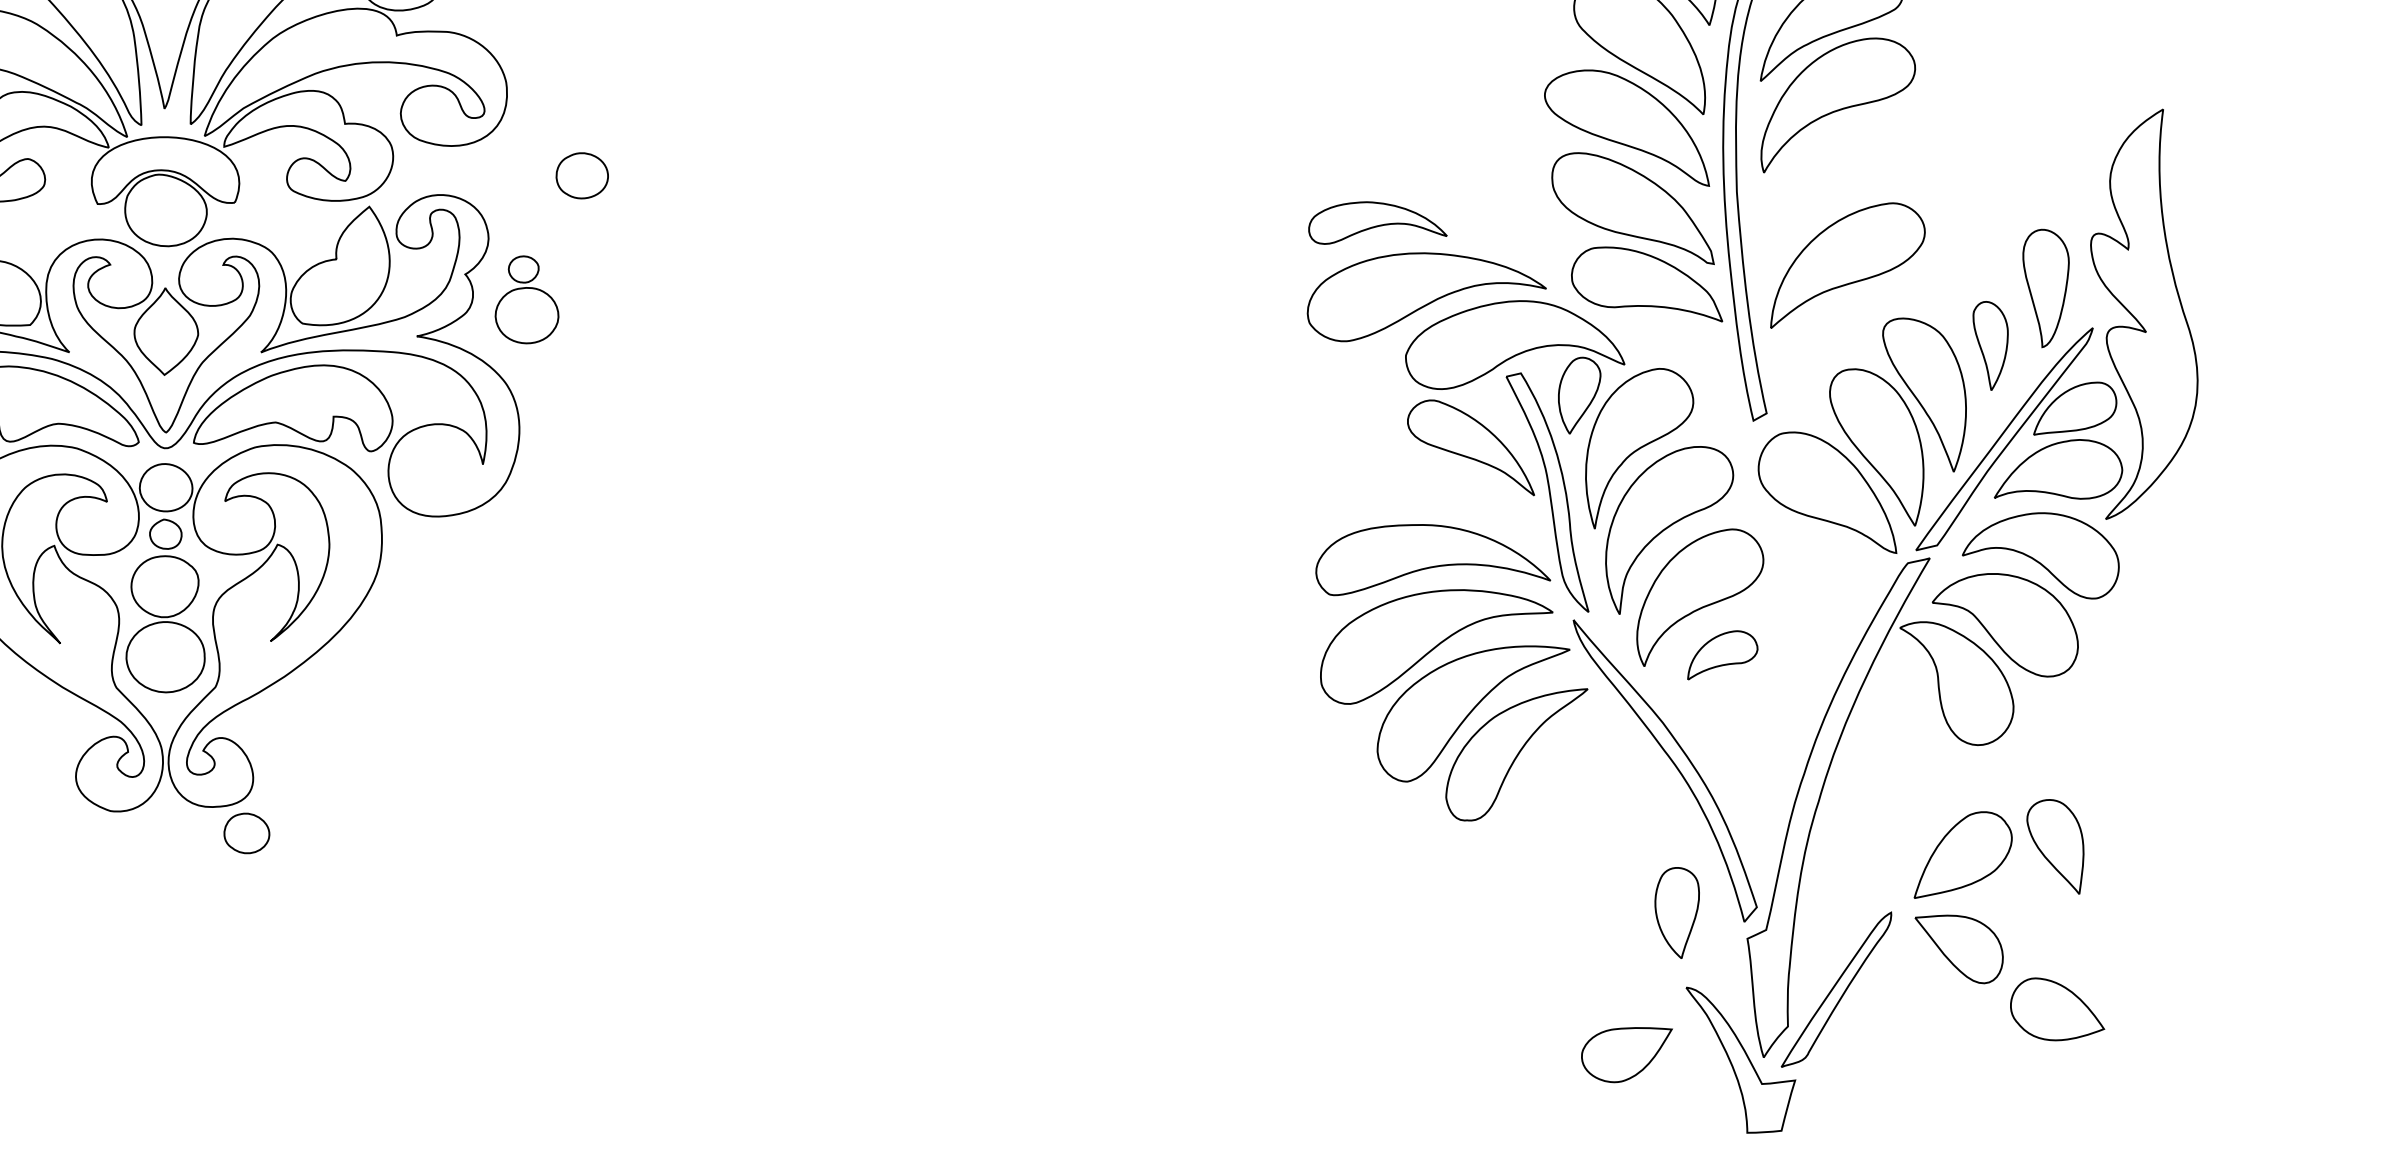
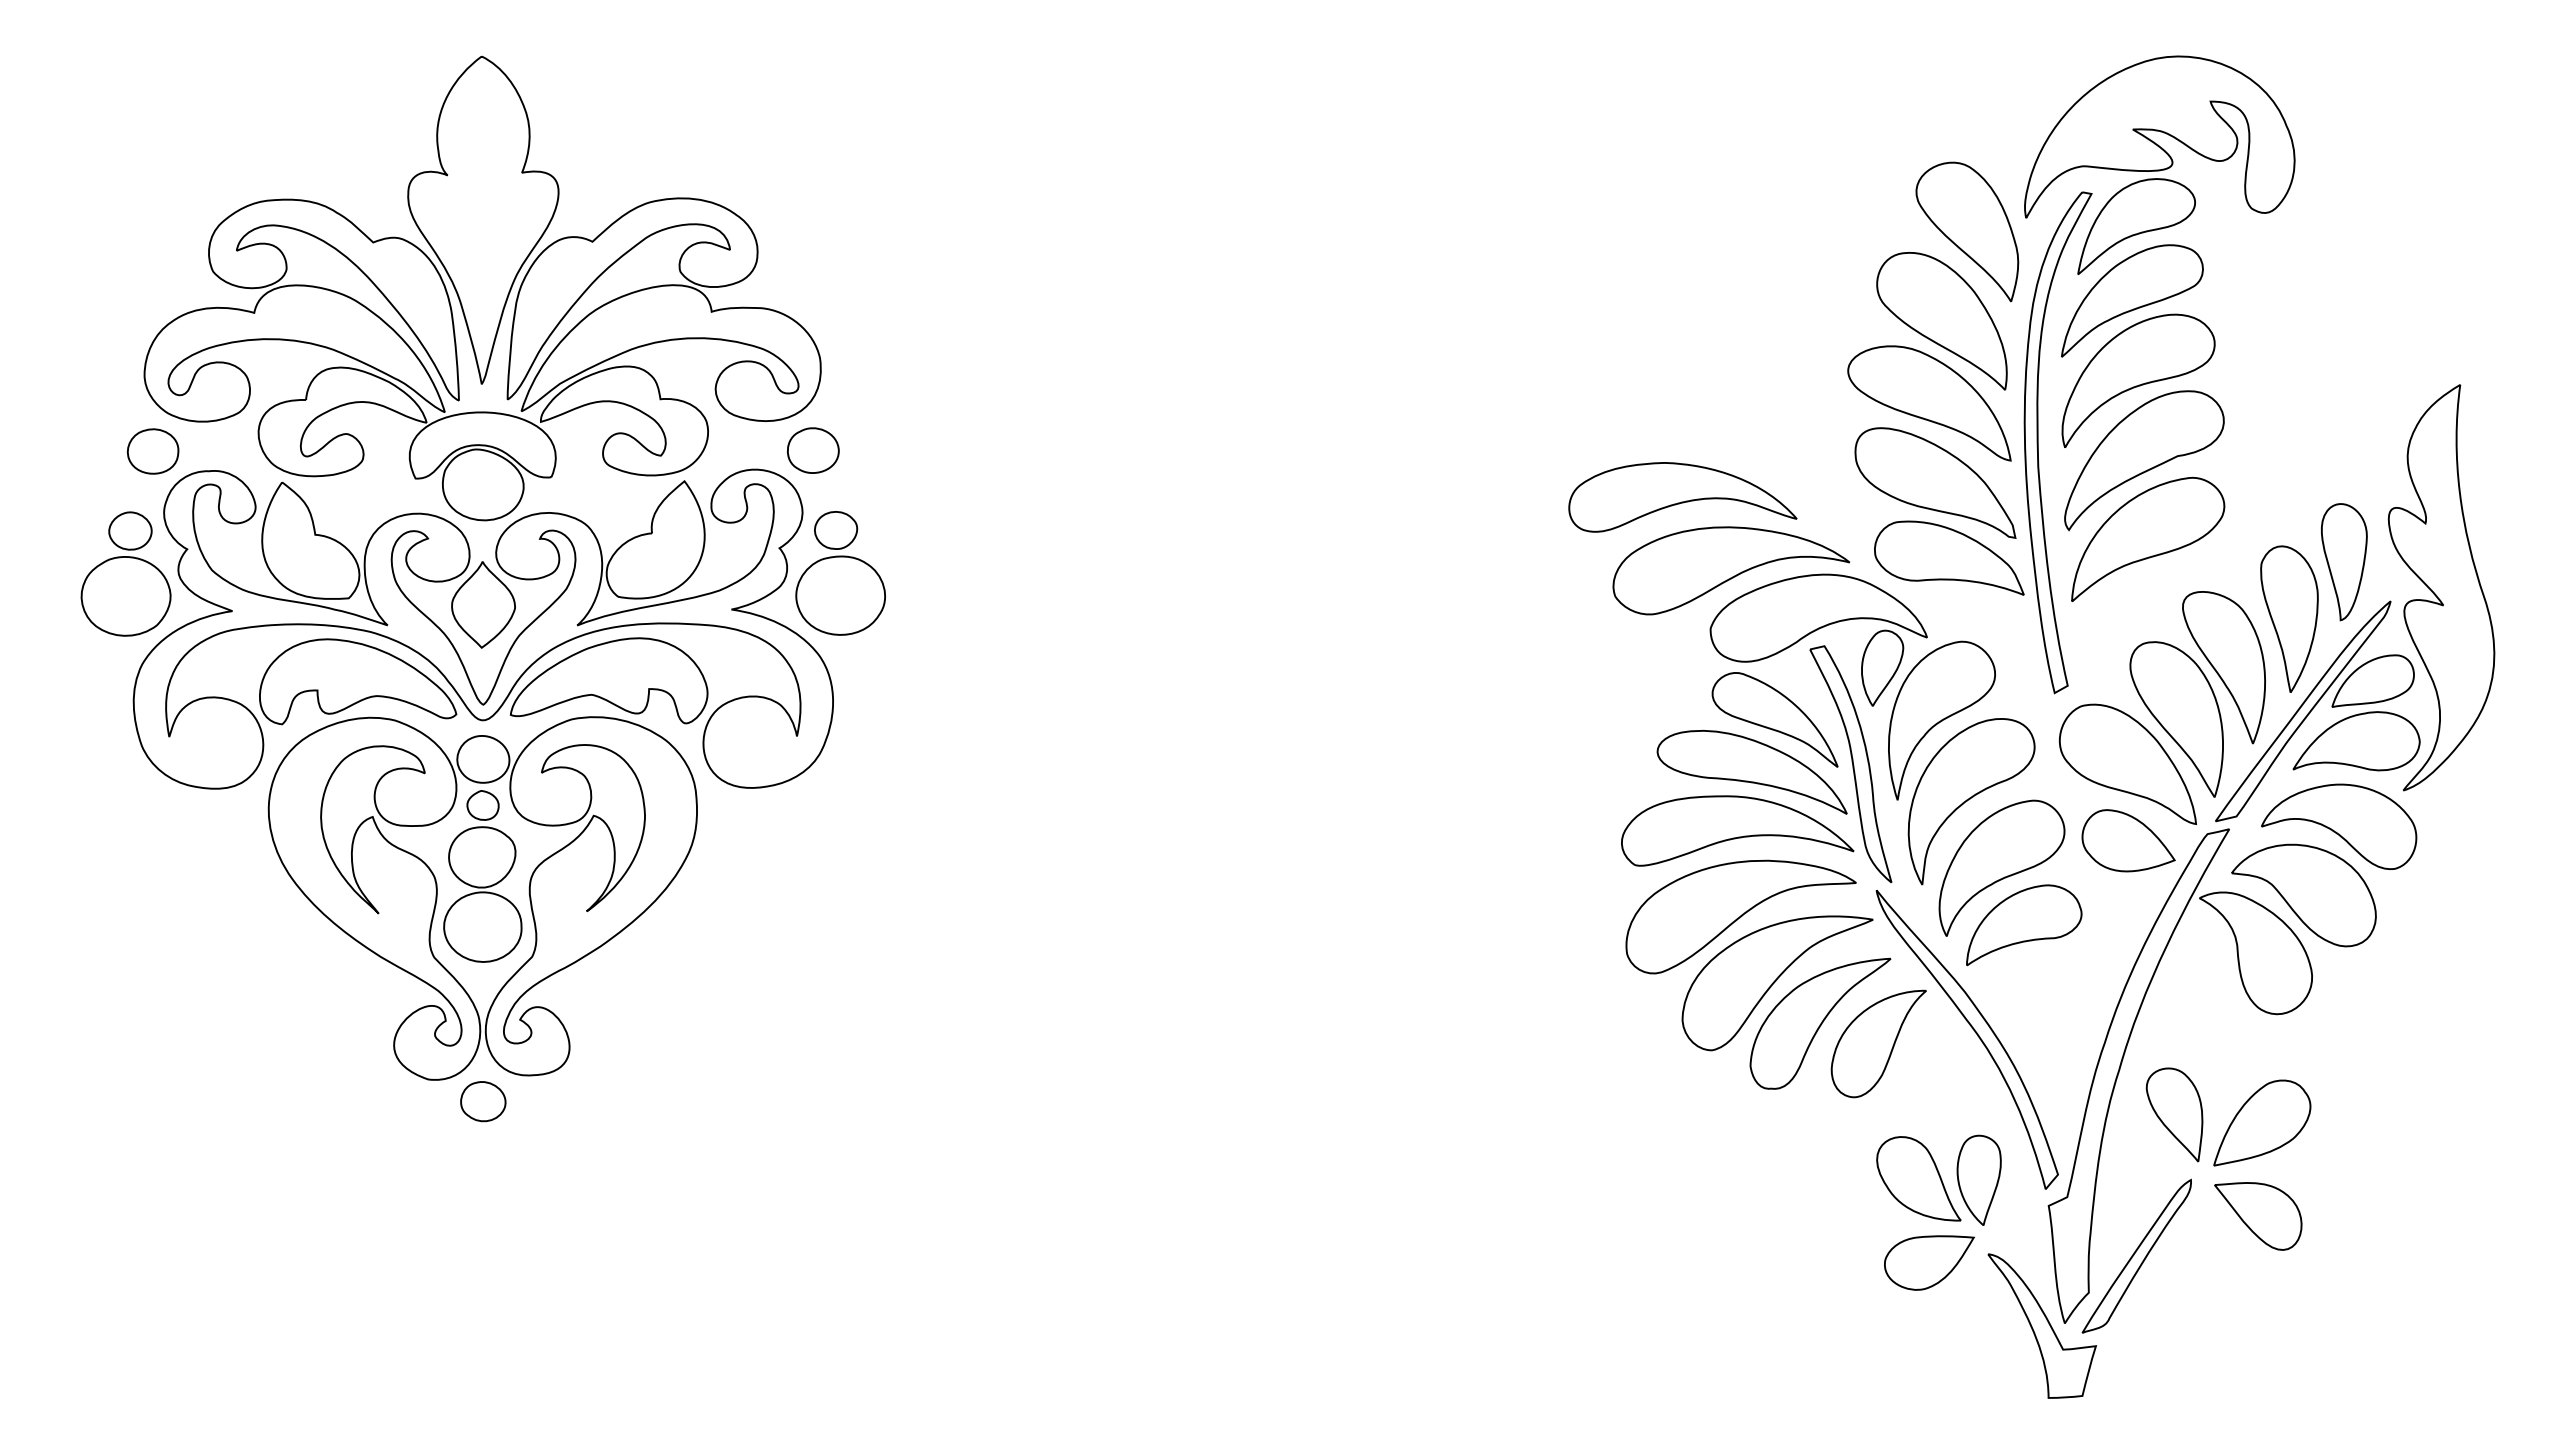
part: (581, 175) -> (812, 450), moved
part: (1844, 185) -> (2144, 460), added
part: (1377, 223) -> (1682, 497), size x1.67
part: (526, 299) -> (840, 573), size x1.43
part: (1990, 345) -> (2289, 618), size x1.67
part: (1447, 499) -> (1751, 771), added
part: (1722, 655) -> (2024, 925), size x1.67
part: (1575, 774) -> (1878, 1043), added
part: (247, 833) -> (483, 1101), moved
part: (2055, 846) -> (2174, 1114), moved
part: (1615, 911) -> (1918, 1178), added
part: (2057, 1009) -> (2128, 840), moved
part: (1627, 1054) -> (1929, 1262), moved

